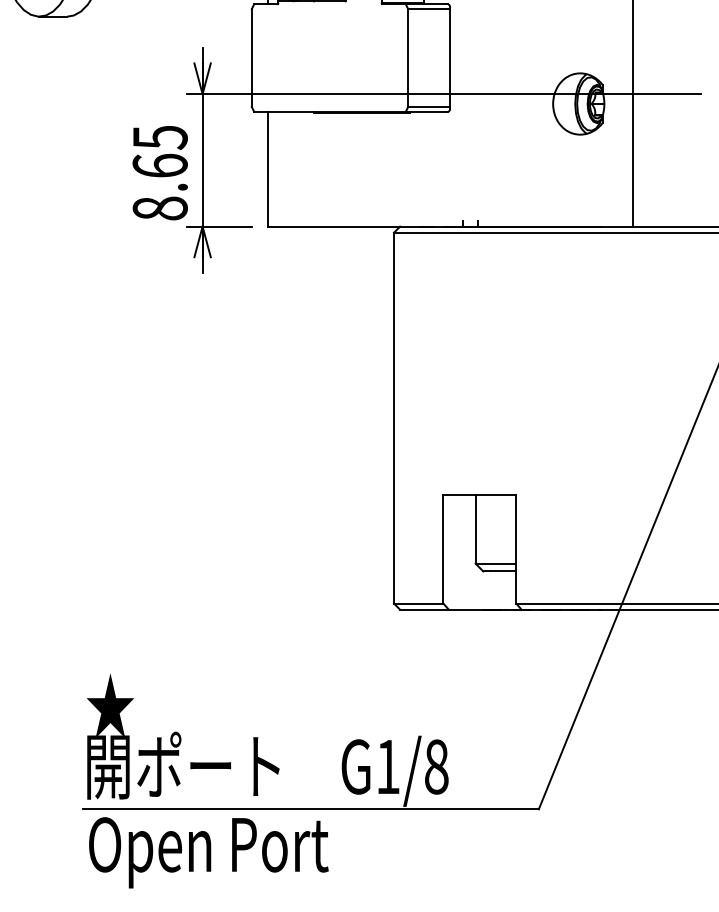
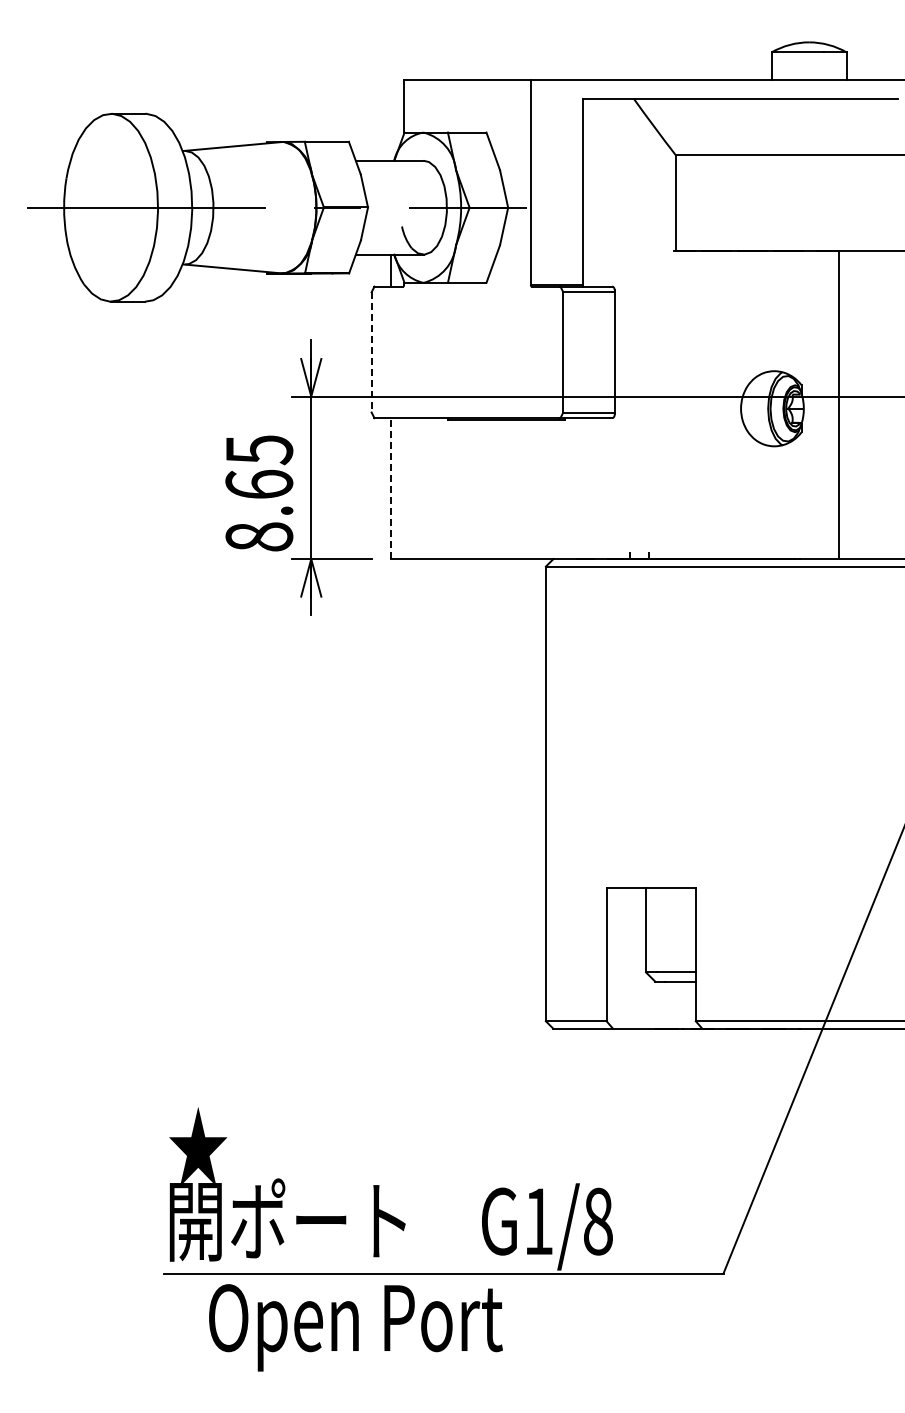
line: (251, 58) -> (371, 352), solid -> dashed
line: (267, 169) -> (390, 488), solid -> dashed
text: (208, 852) -> (355, 1327), moved

